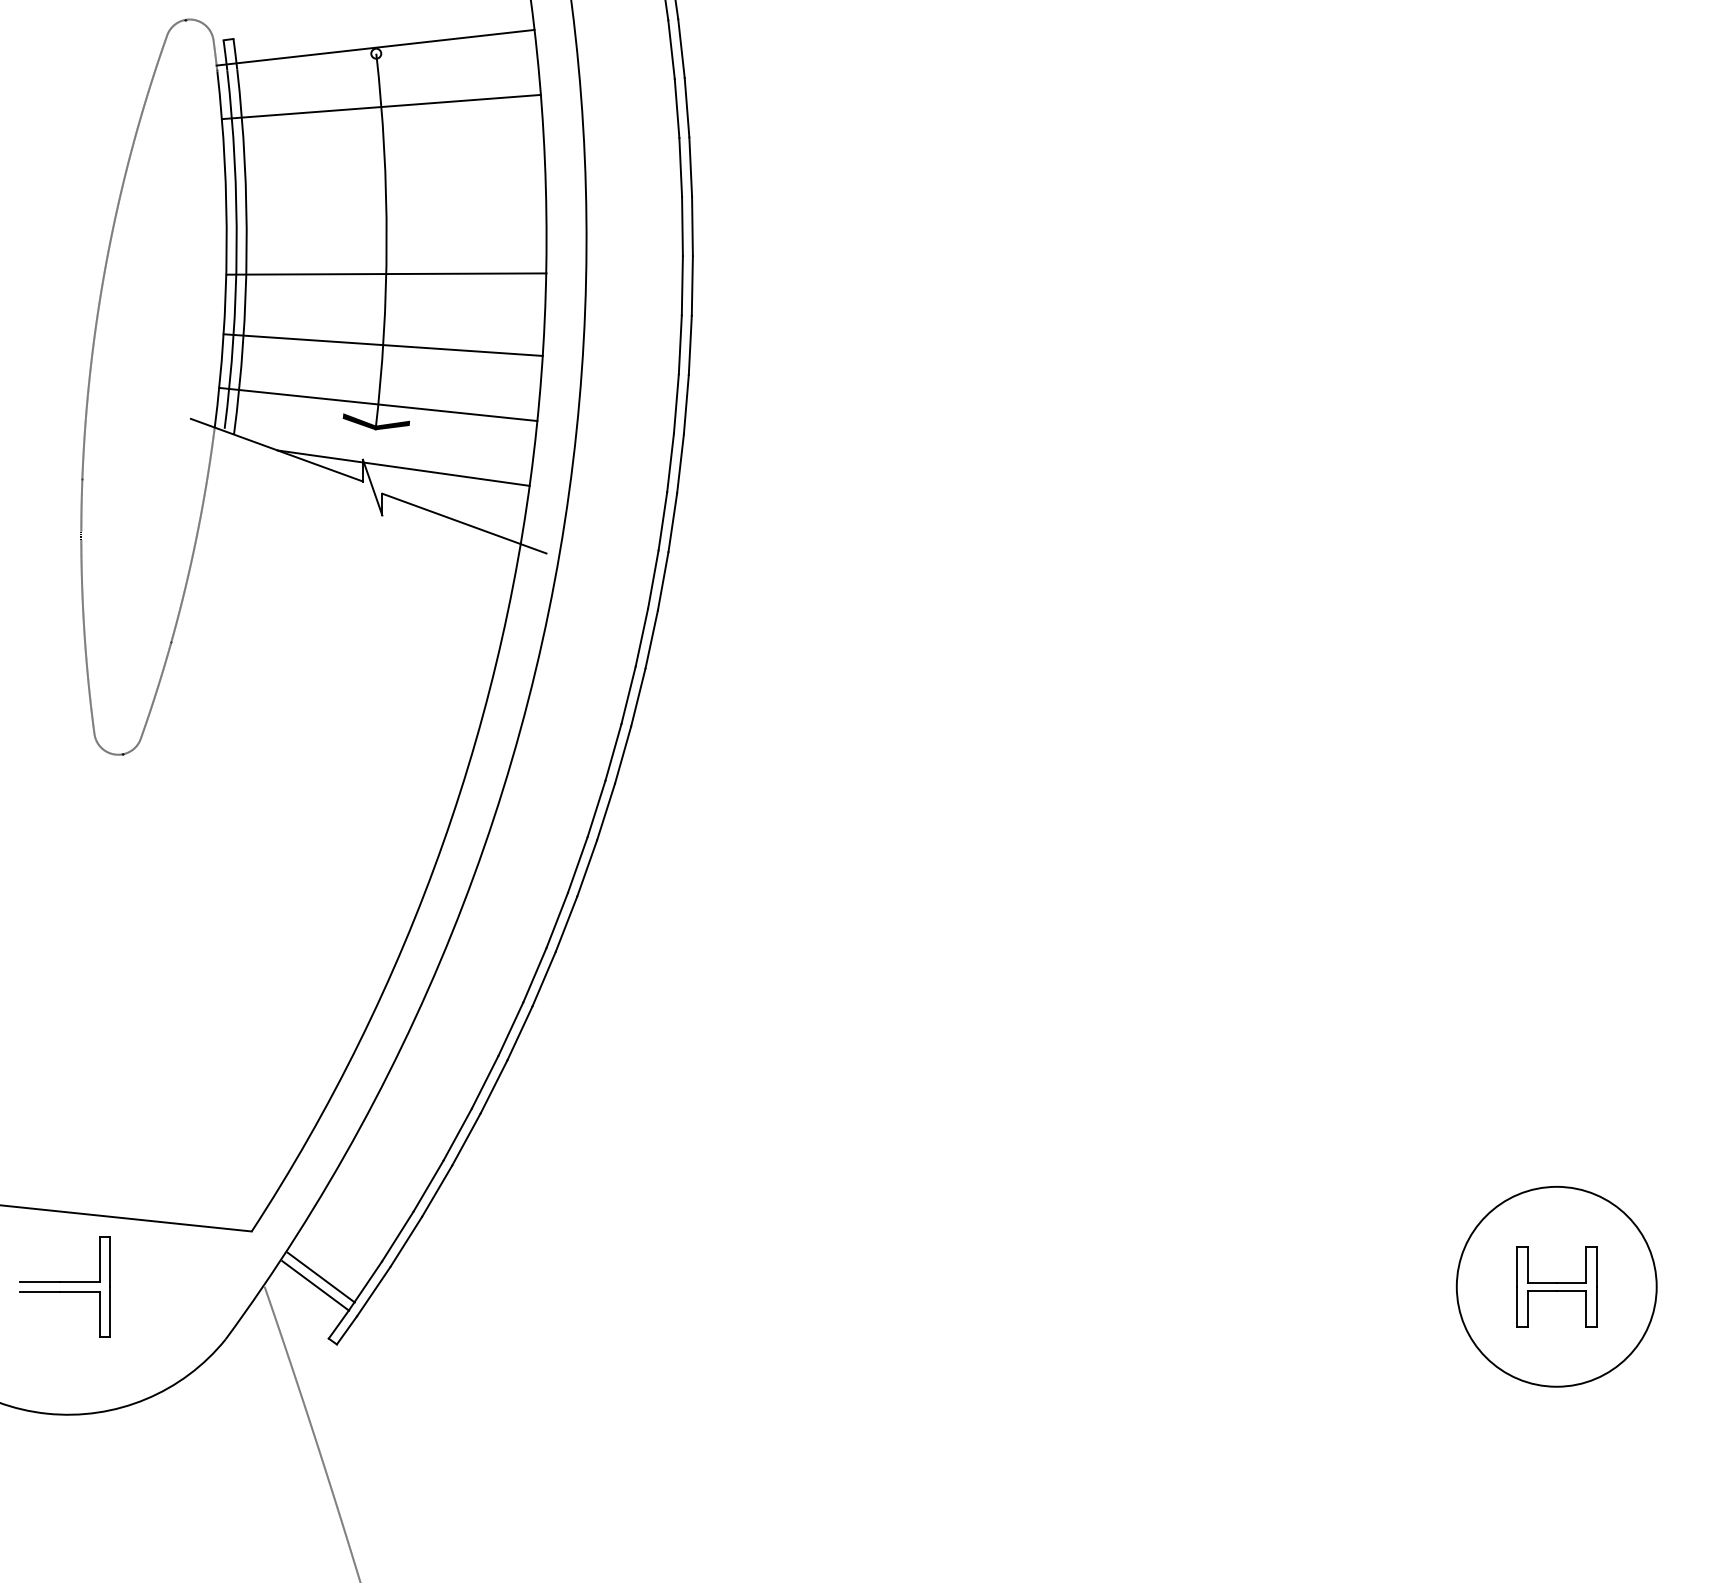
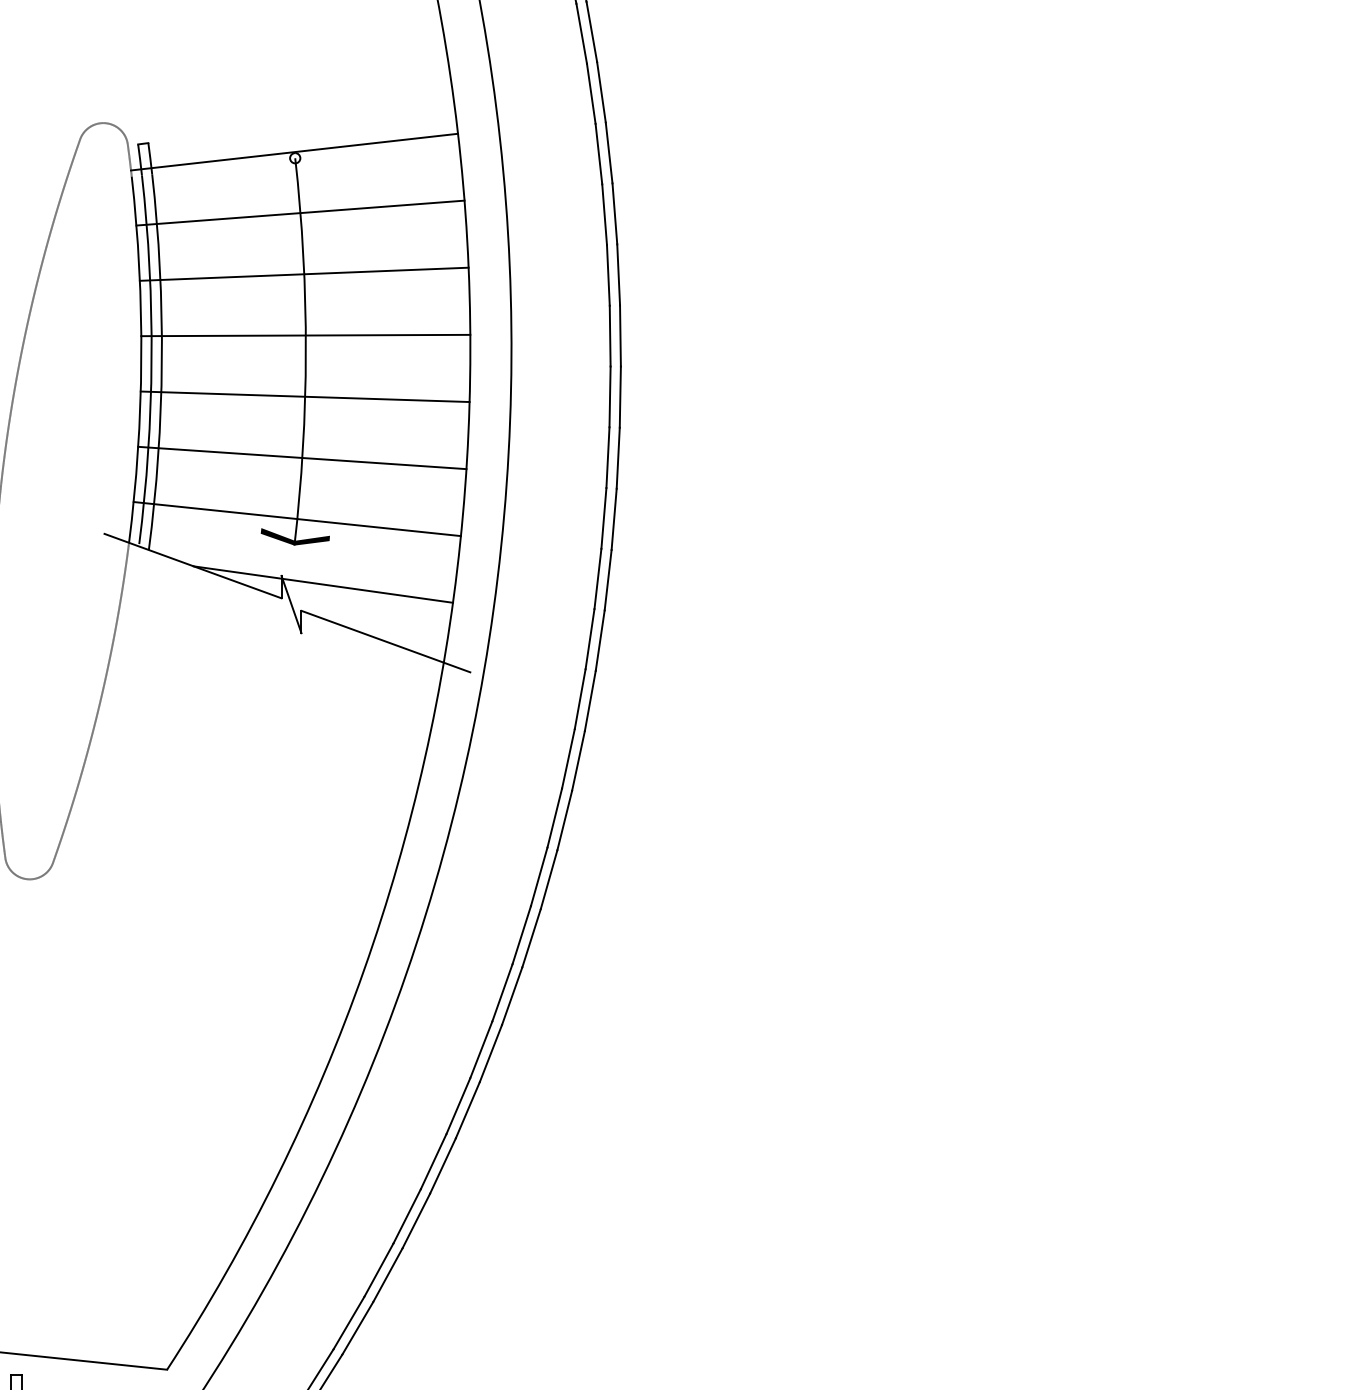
line: (384, 166) -> (303, 274), added
line: (386, 273) -> (305, 334), moved
line: (385, 285) -> (304, 396), added

